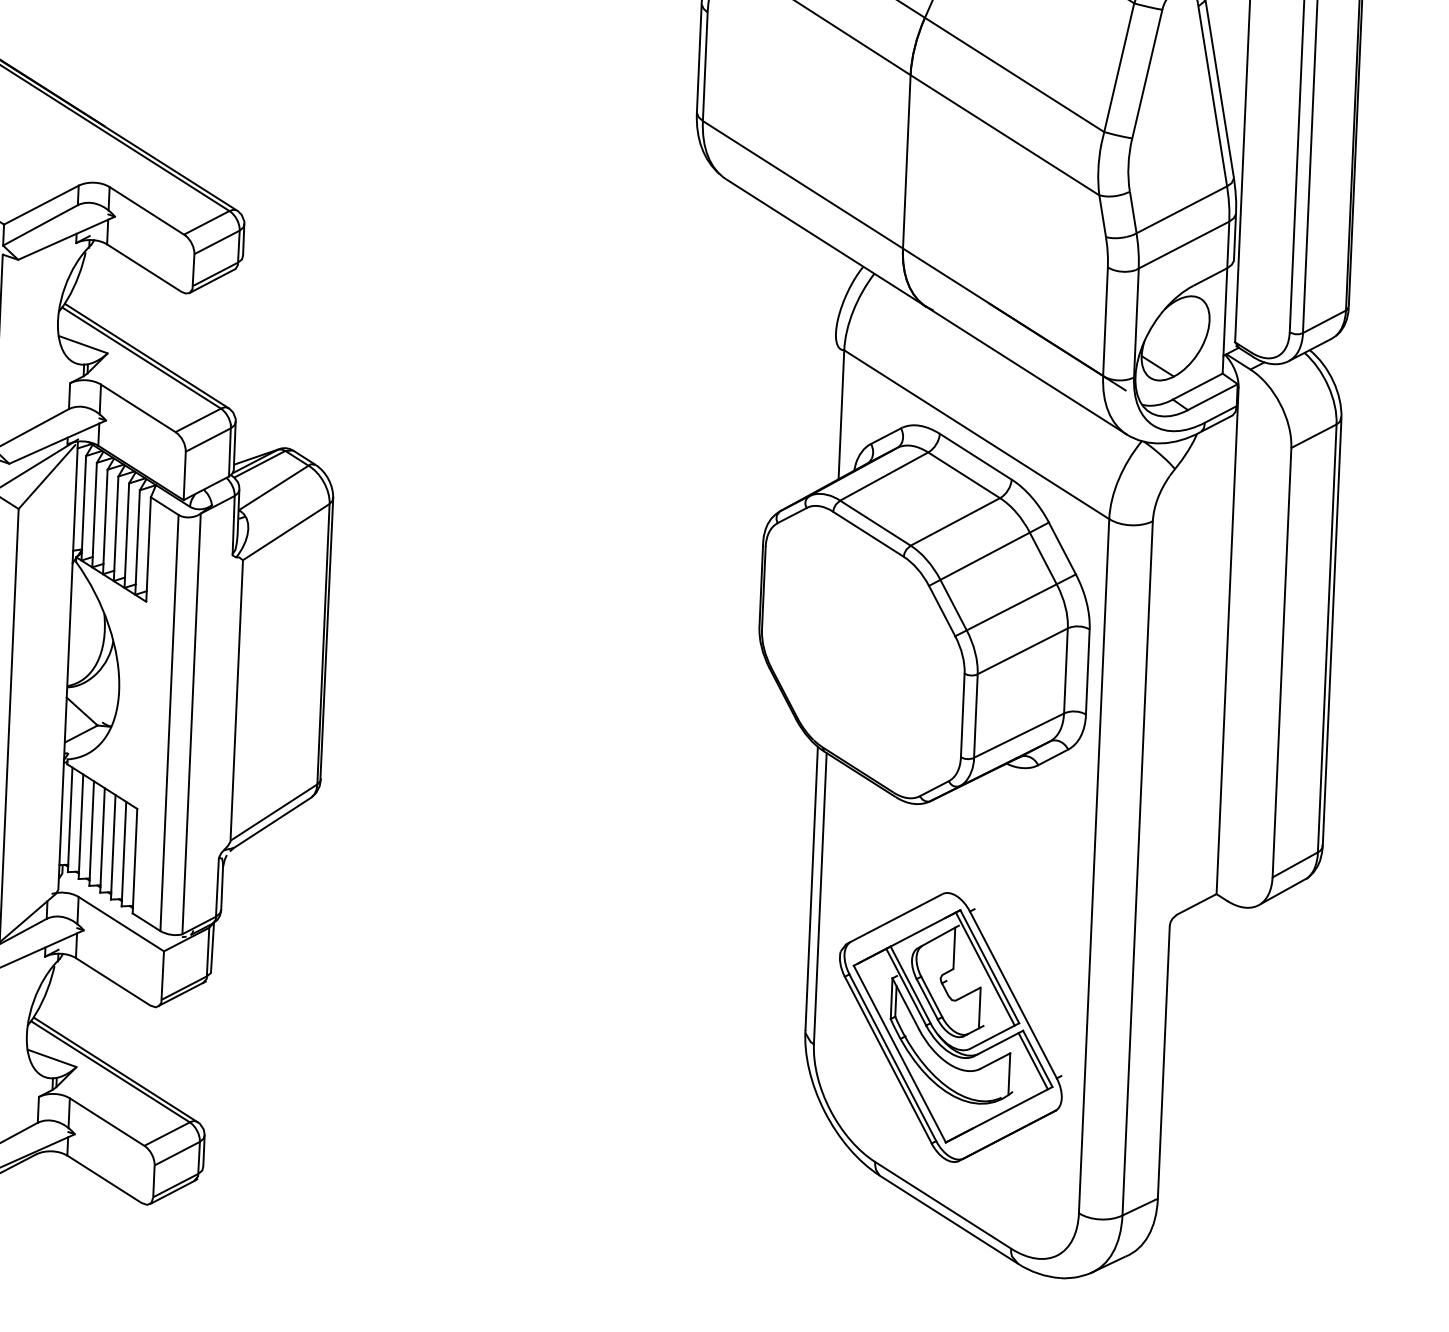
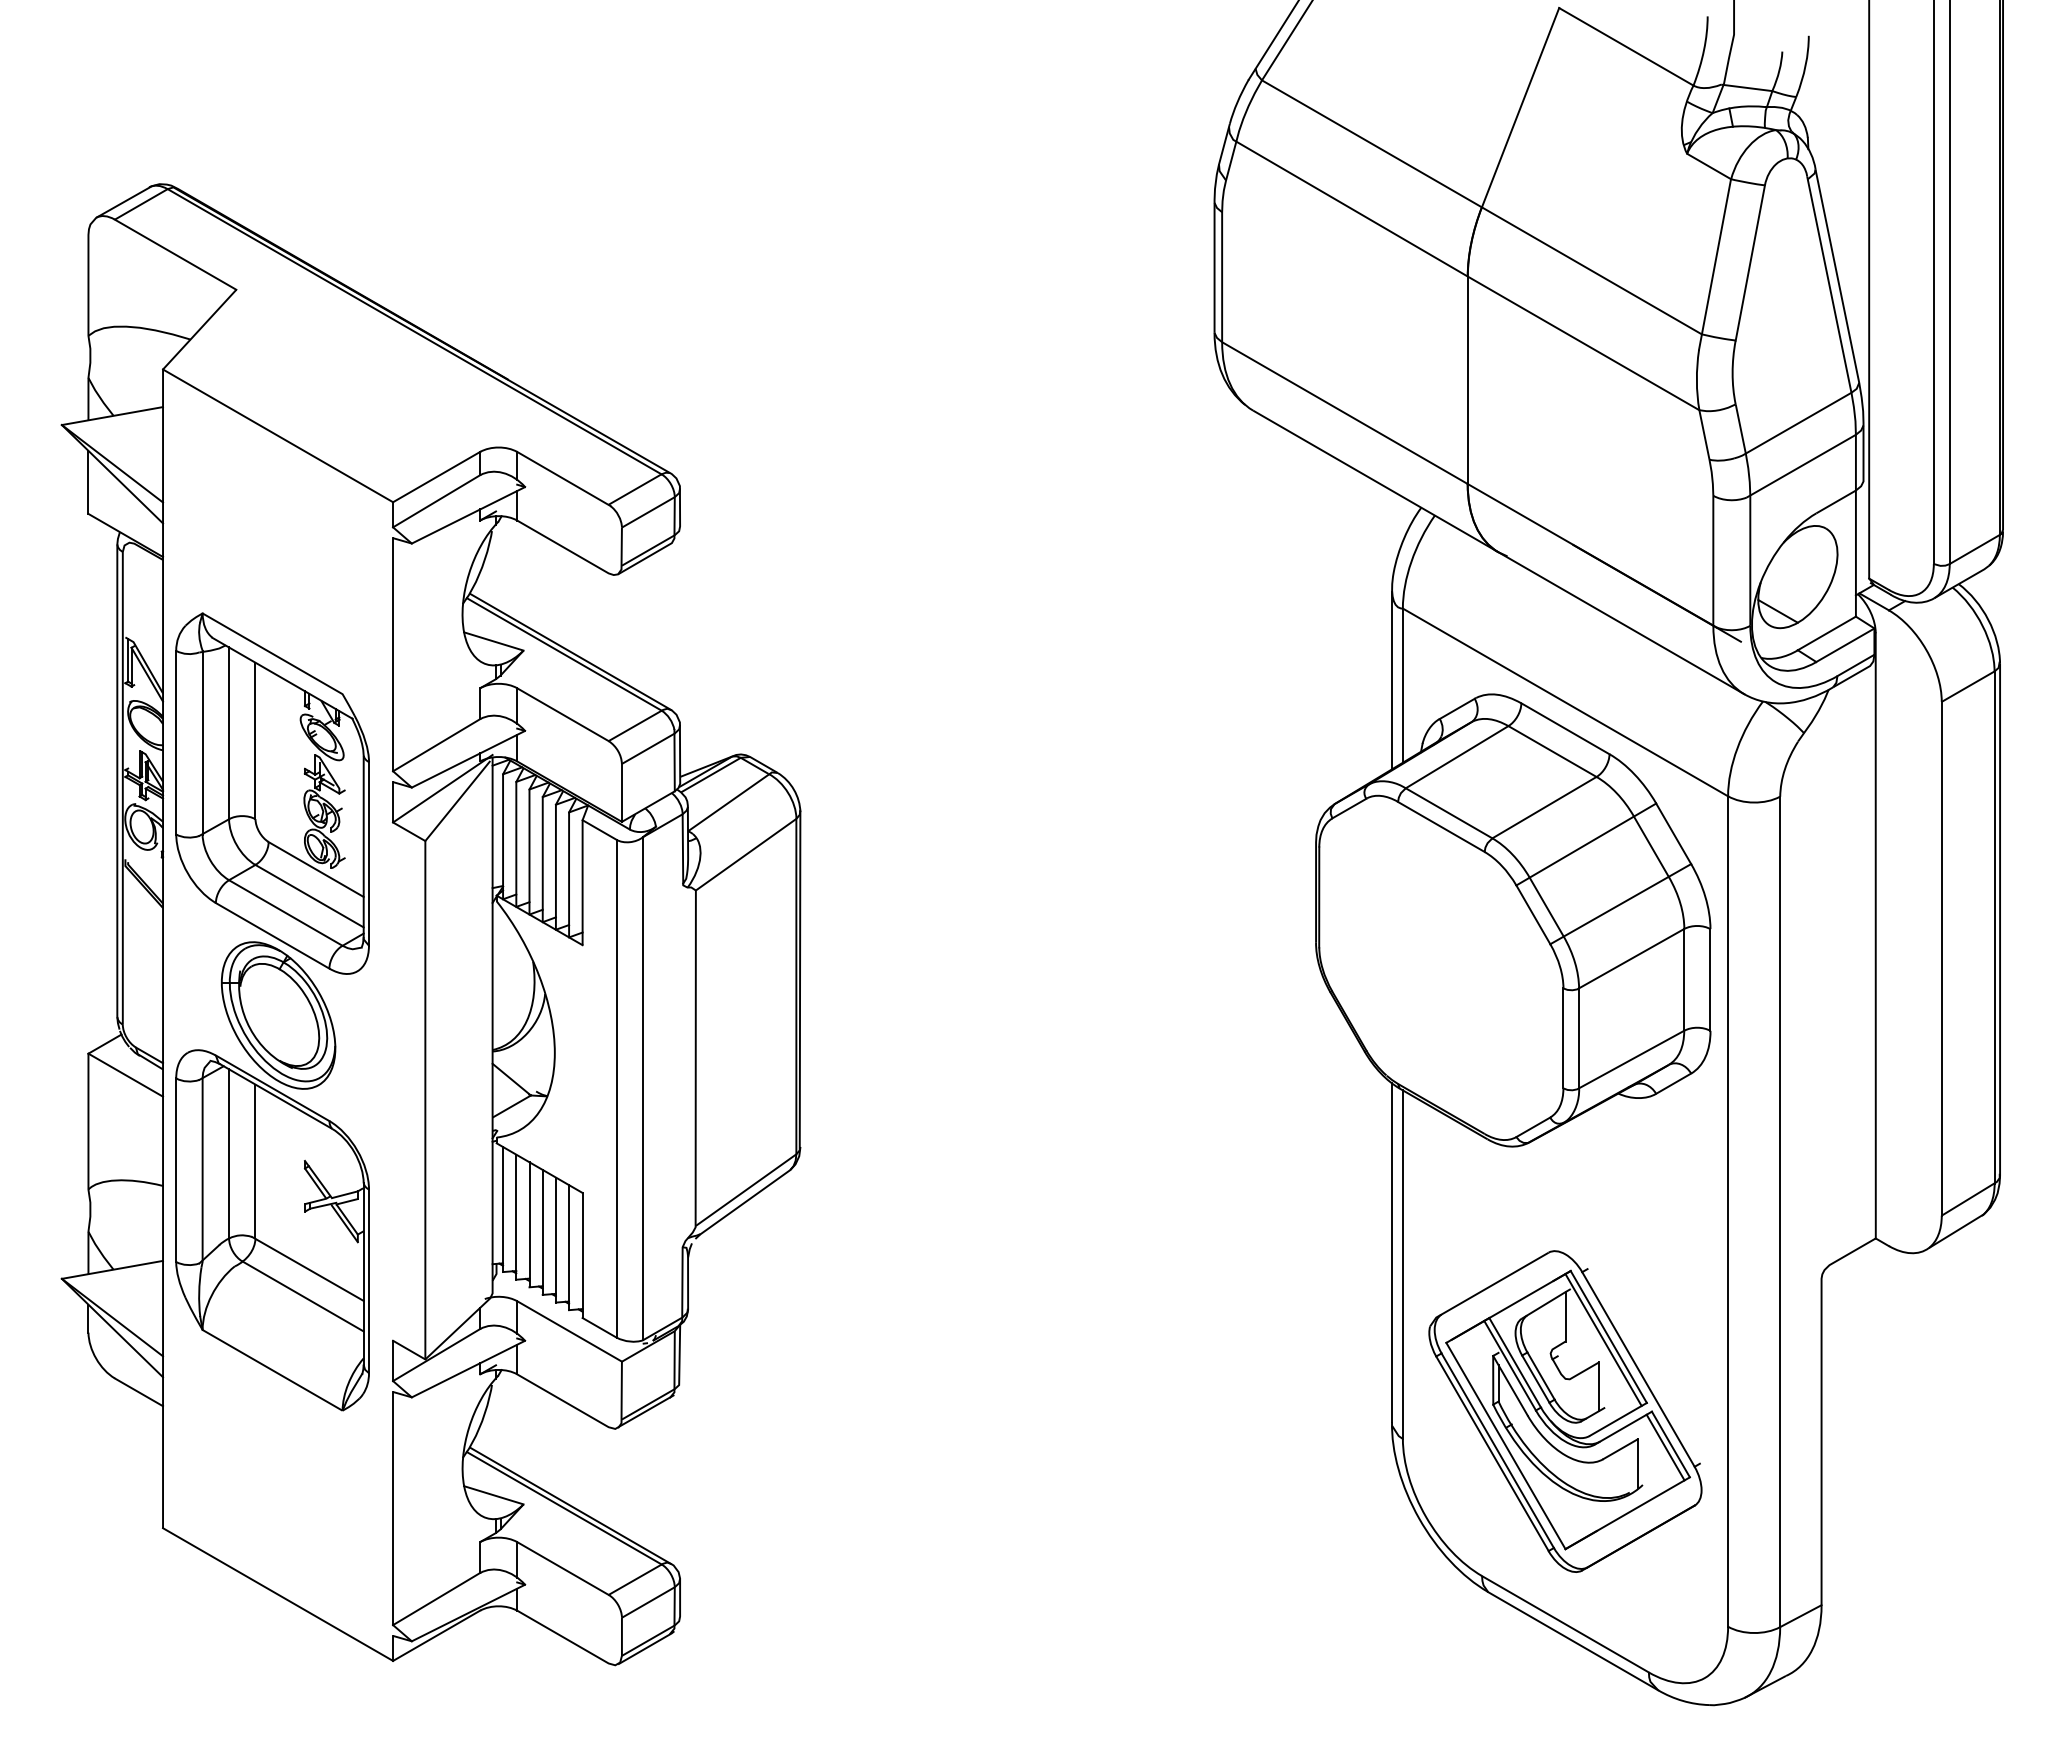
line: (832, 410) -> (1392, 680), added

